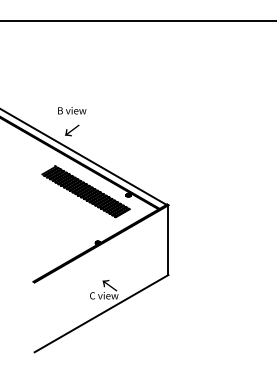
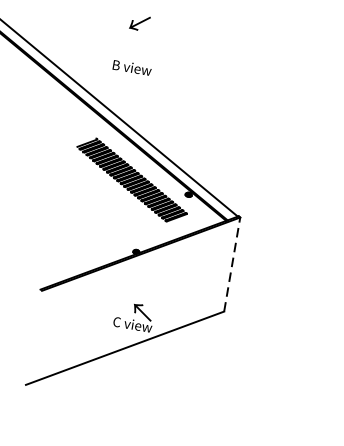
text: (72, 130) -> (140, 23), moved
line: (168, 240) -> (232, 265), solid -> dashed

